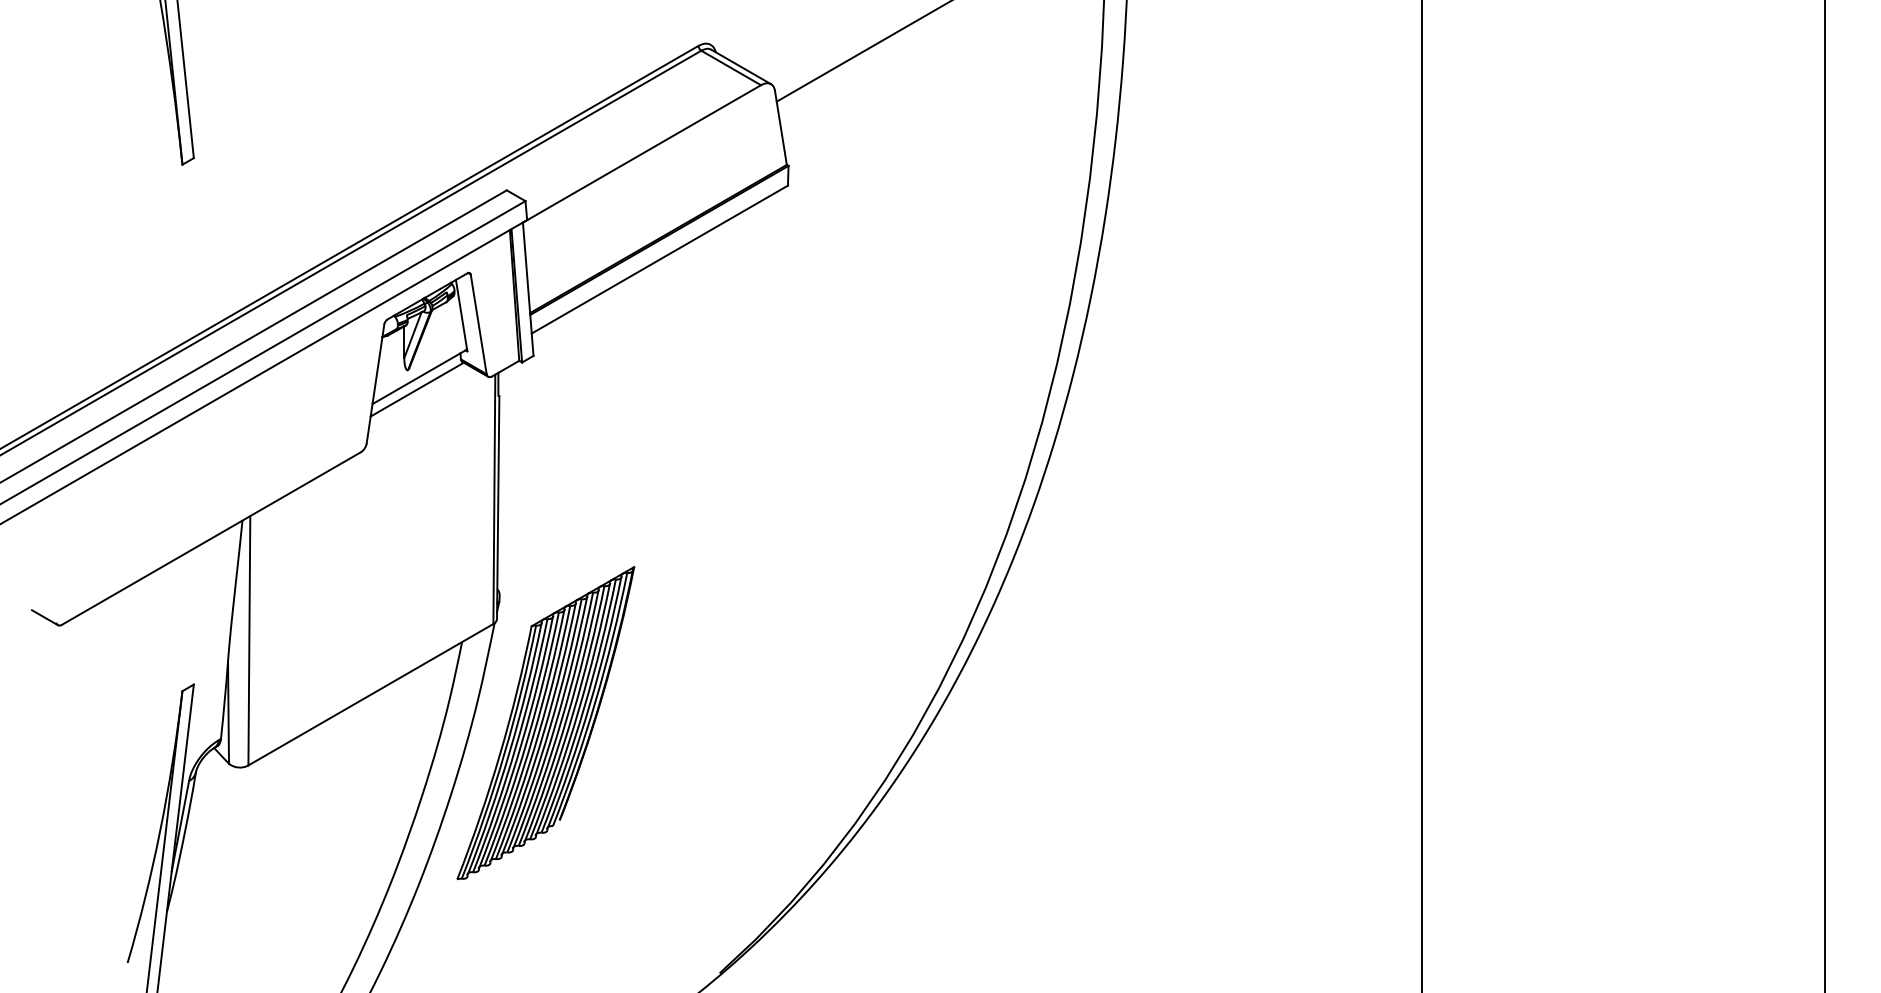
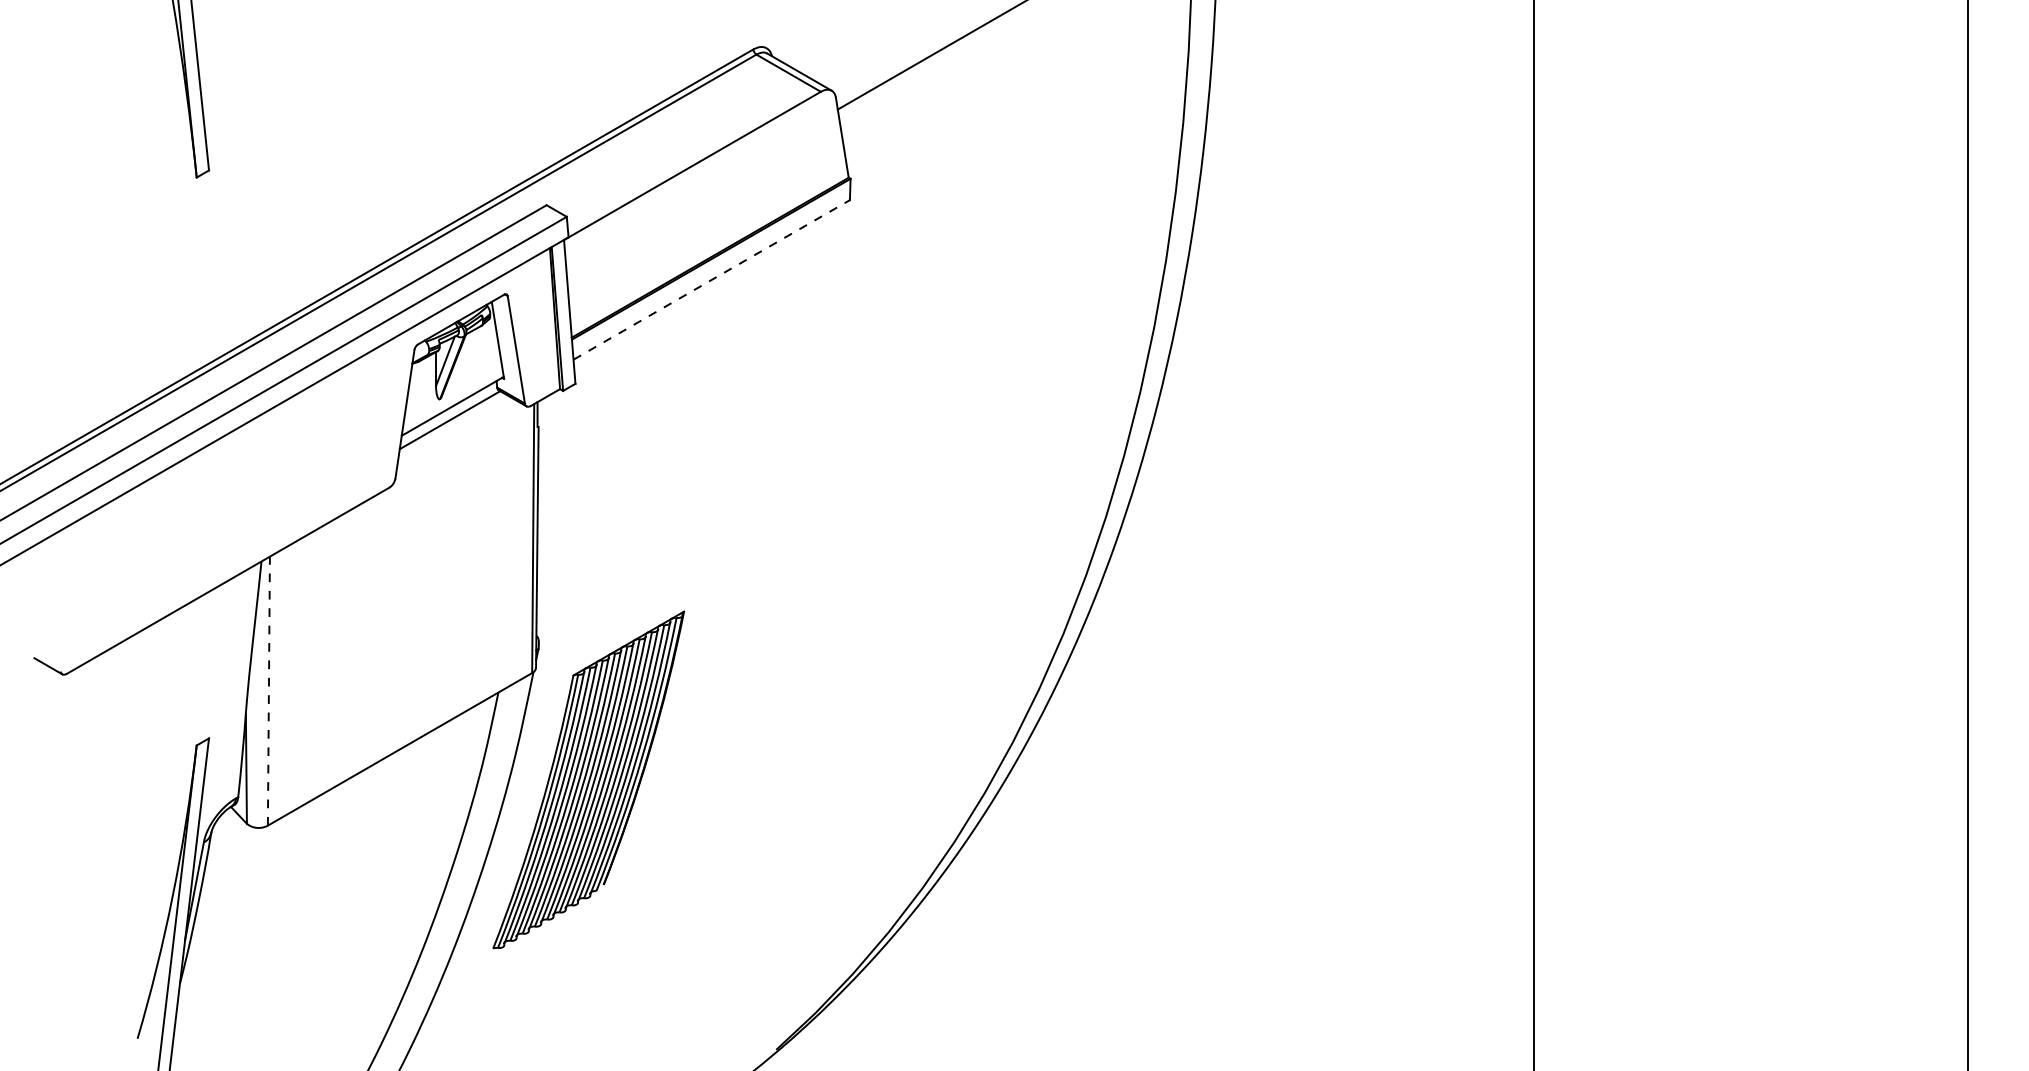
line: (659, 259) -> (711, 279), solid -> dashed
line: (249, 640) -> (269, 690), solid -> dashed

